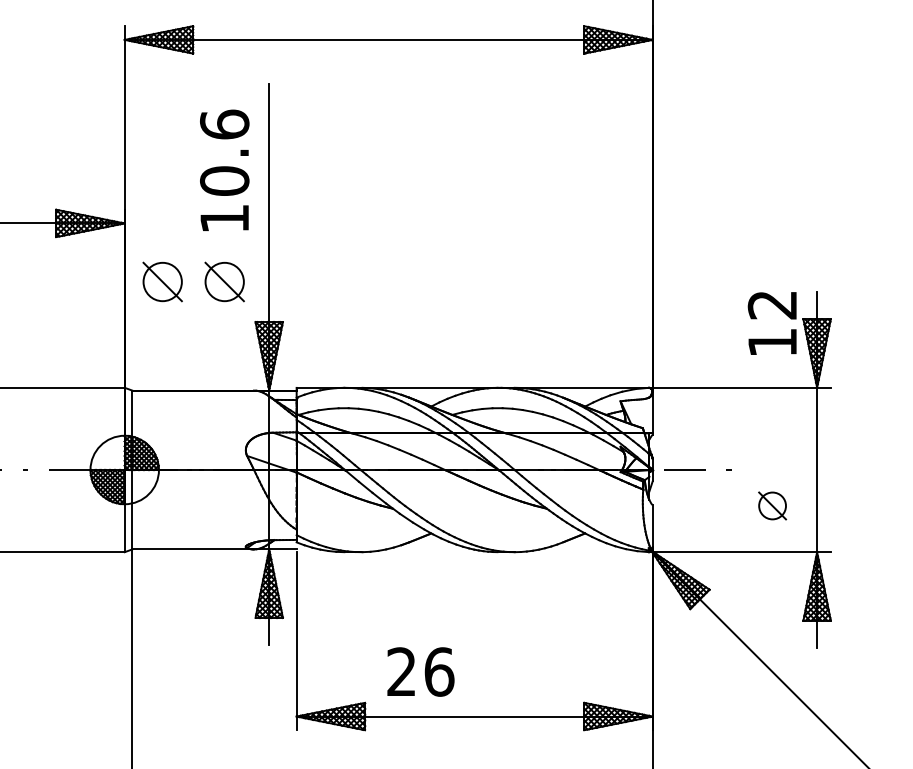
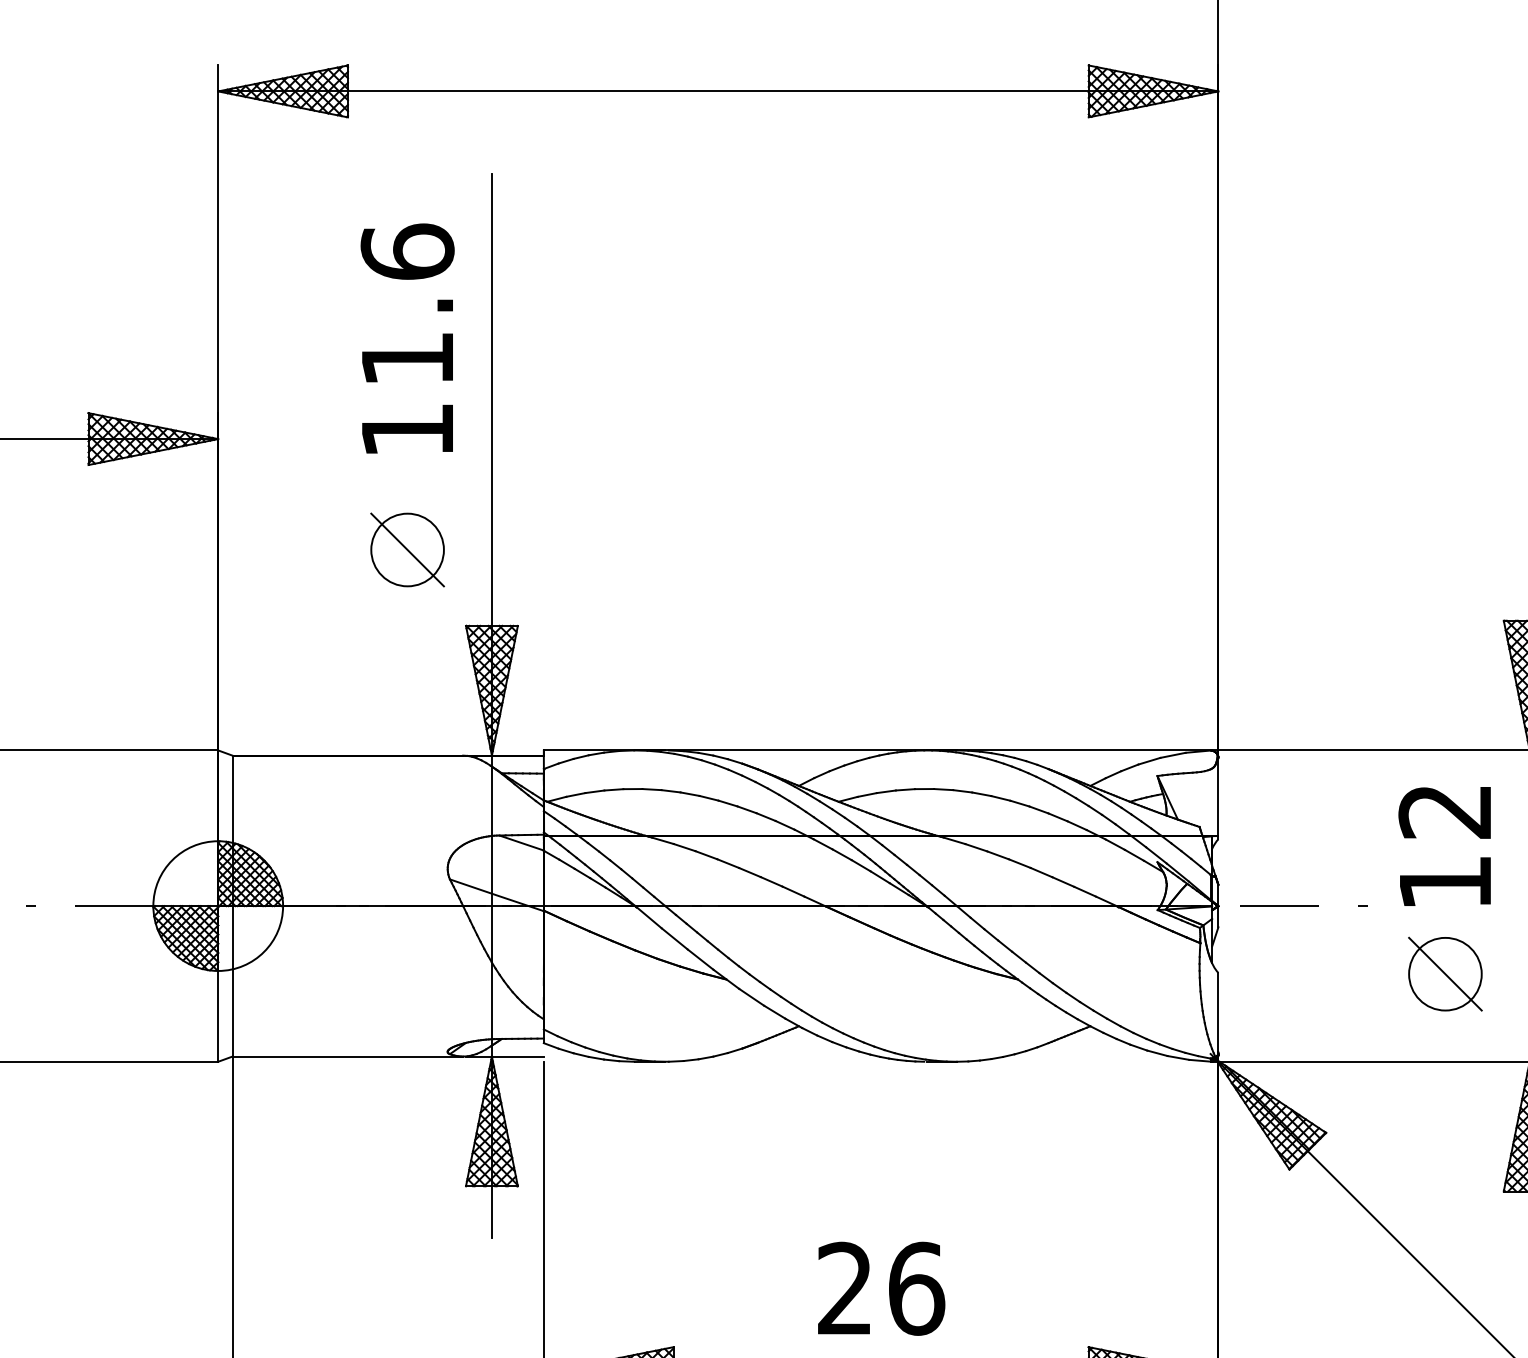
text: (224, 180) -> (407, 357), 10.6 -> 11.6
part: (162, 281) -> (289, 549), removed
text: (771, 323) -> (1443, 846), moved
part: (772, 505) -> (1445, 973), size x1.43
text: (420, 671) -> (880, 1287), moved

